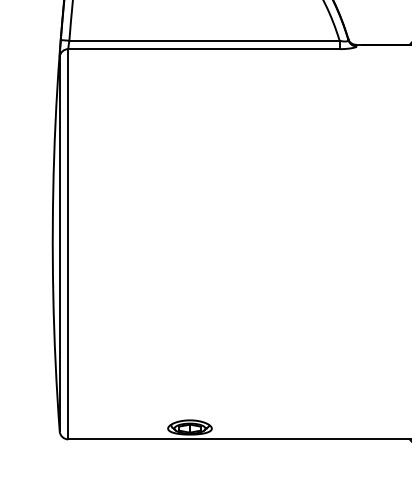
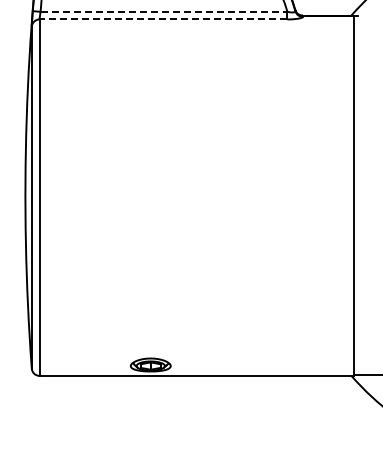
line: (205, 40) -> (164, 11), solid -> dashed
line: (203, 49) -> (163, 19), solid -> dashed

